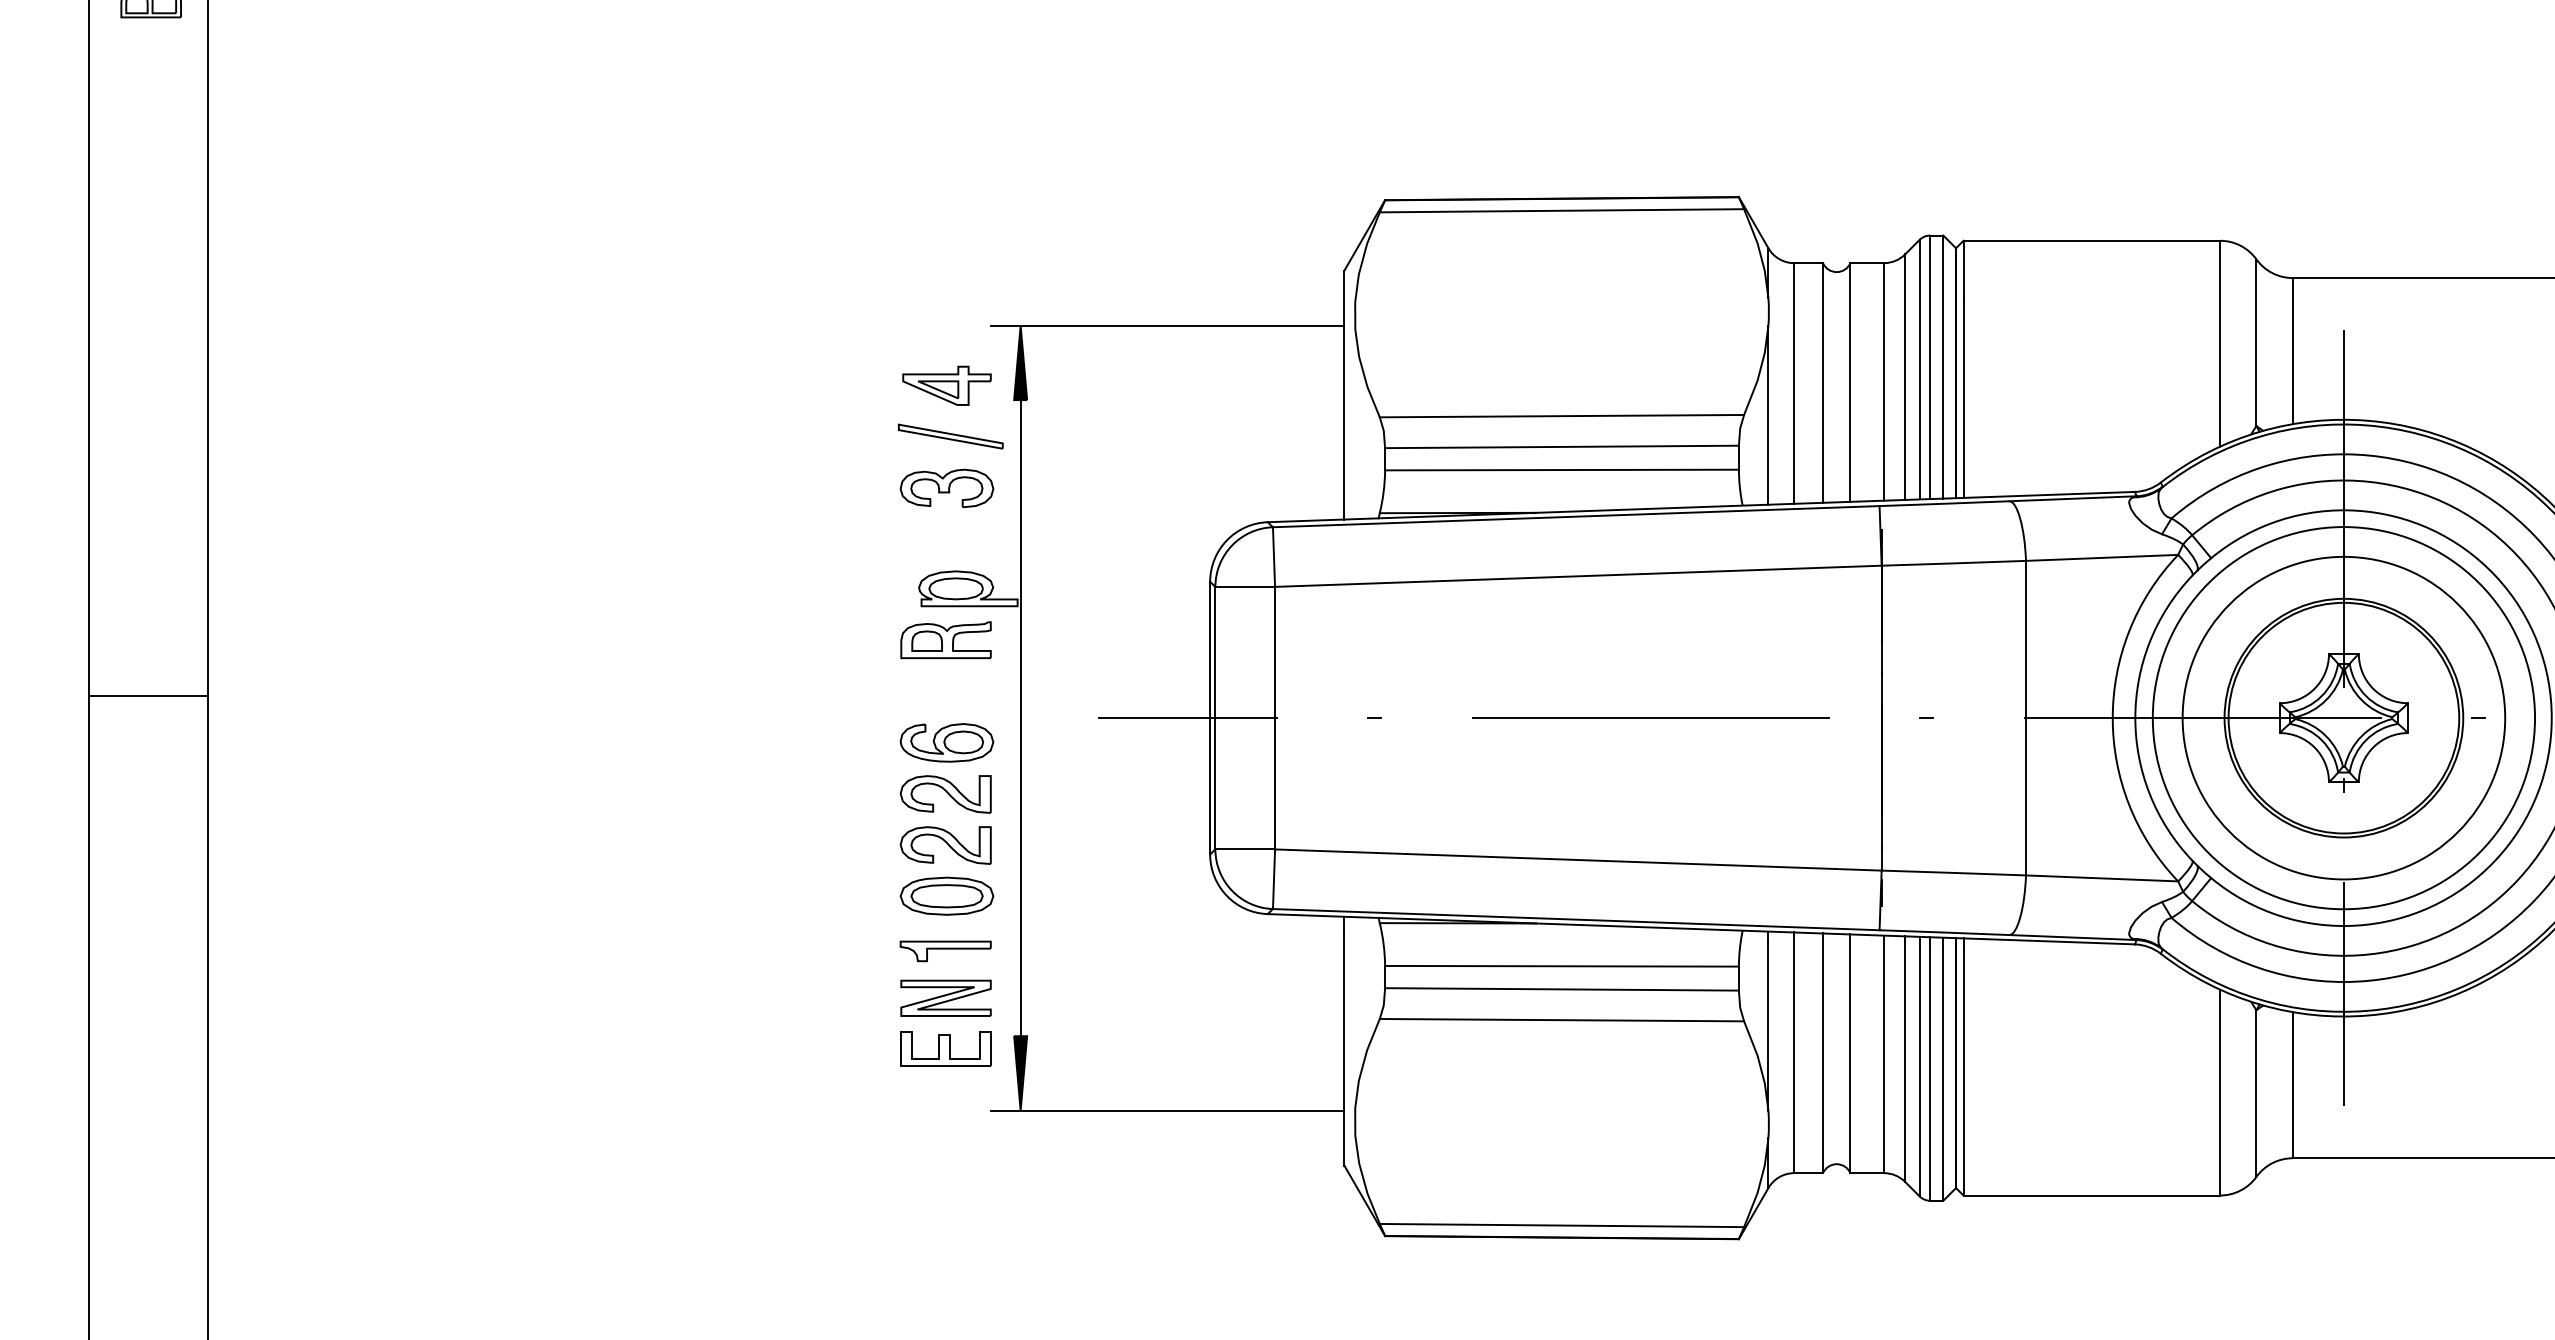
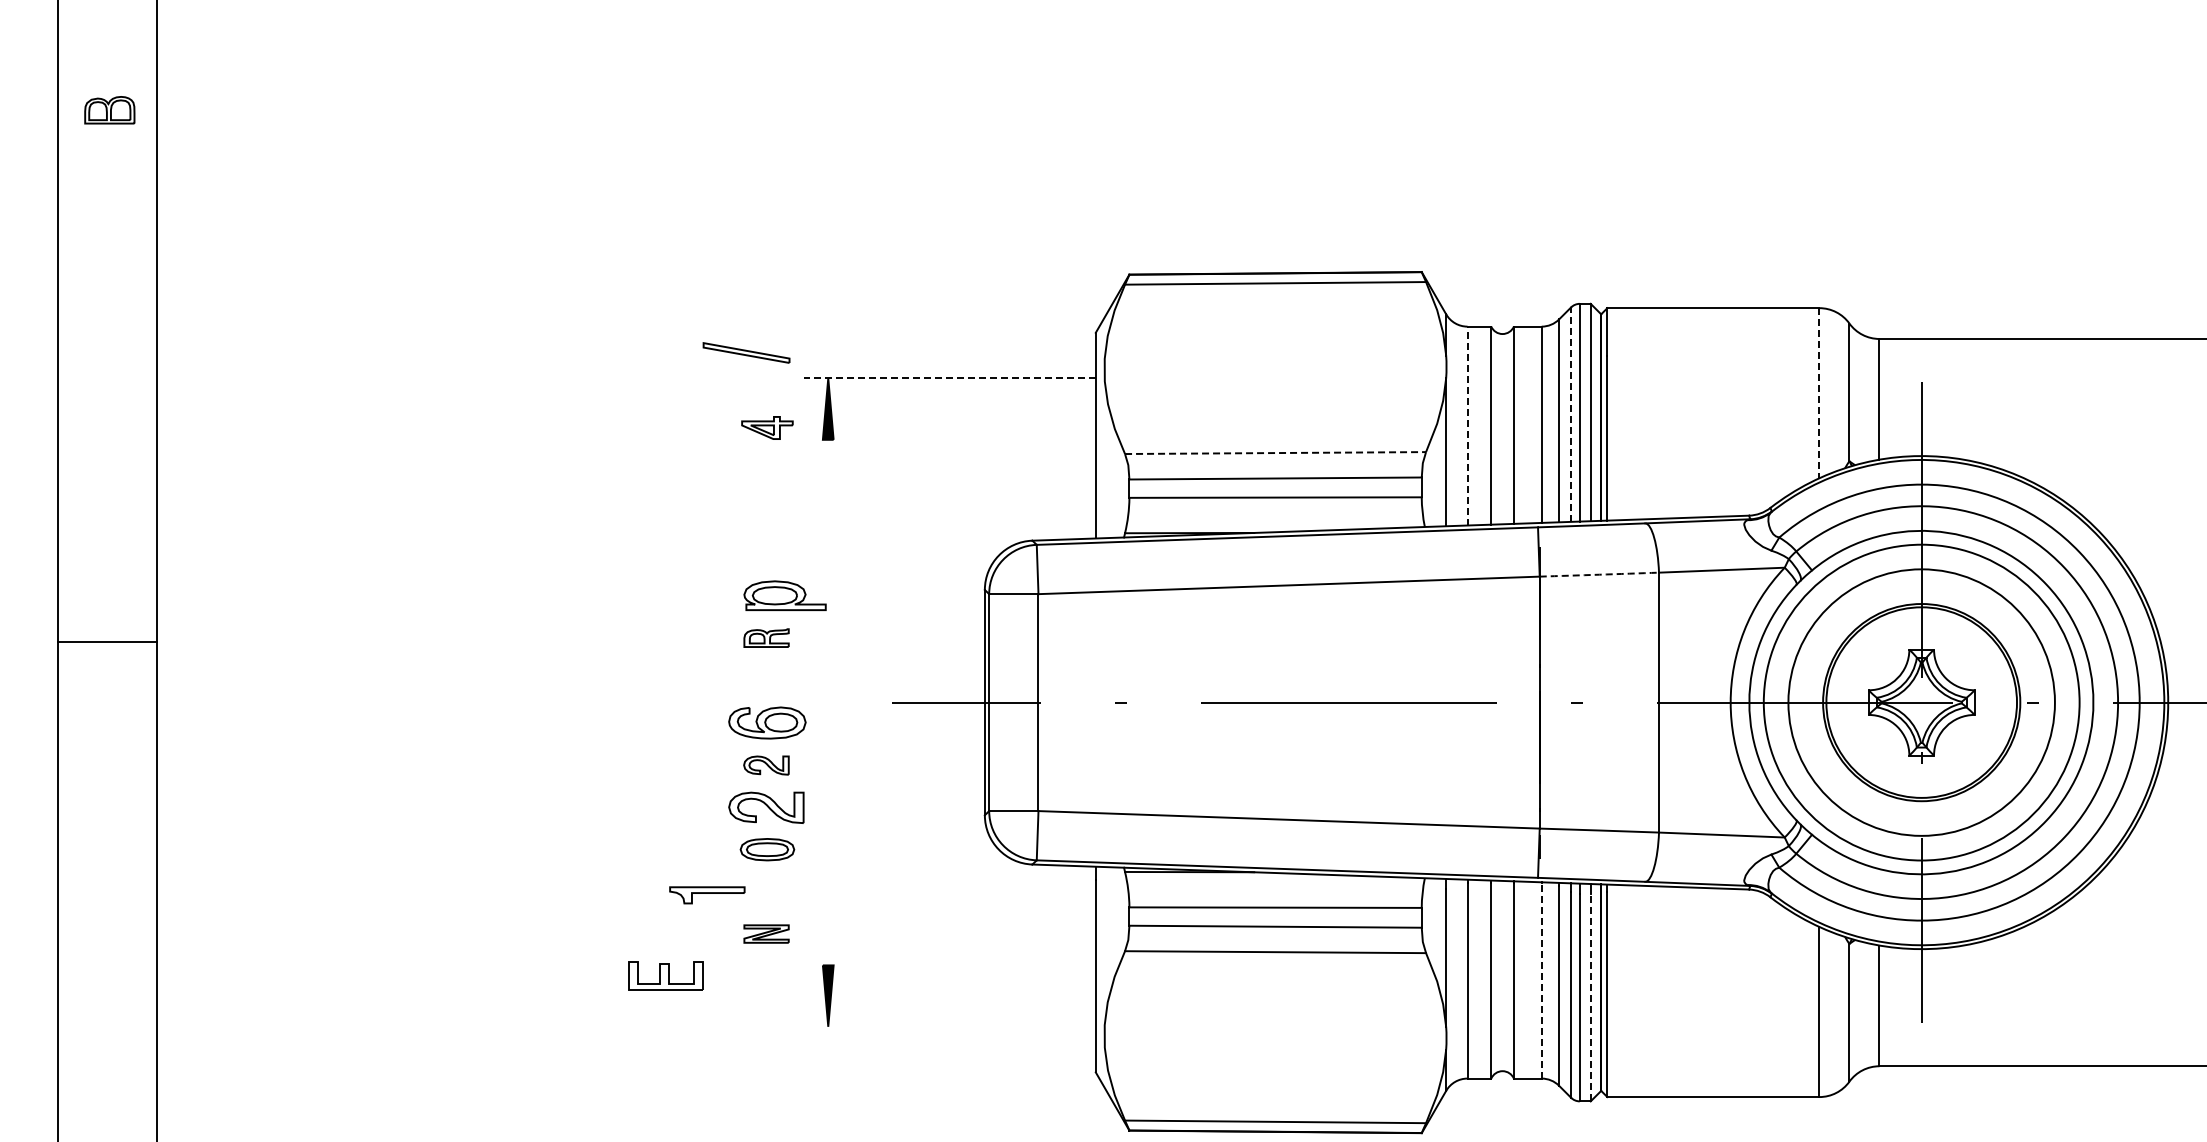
line: (1167, 325) -> (949, 378), solid -> dashed
line: (2220, 344) -> (1819, 393), solid -> dashed
line: (1920, 369) -> (1571, 414), solid -> dashed
line: (1794, 382) -> (1467, 425), solid -> dashed
part: (947, 385) -> (767, 427), size x0.7
line: (1561, 416) -> (1275, 453), solid -> dashed
part: (950, 436) -> (746, 352), moved
part: (947, 488) -> (767, 512), removed
arc: (1953, 563) -> (1599, 574), solid -> dashed
part: (945, 639) -> (766, 637), size x0.6
line: (148, 696) -> (107, 642), moved
line: (1020, 718) -> (828, 702), removed
part: (945, 794) -> (766, 765), size x0.6
part: (947, 895) -> (767, 849), size x0.7
part: (945, 951) -> (707, 895), moved
part: (945, 997) -> (766, 933), size x0.6
part: (945, 1048) -> (665, 975), moved
line: (1883, 1054) -> (1541, 980), solid -> dashed
line: (1943, 1075) -> (1590, 997), solid -> dashed
line: (1167, 1110) -> (949, 1026), removed

